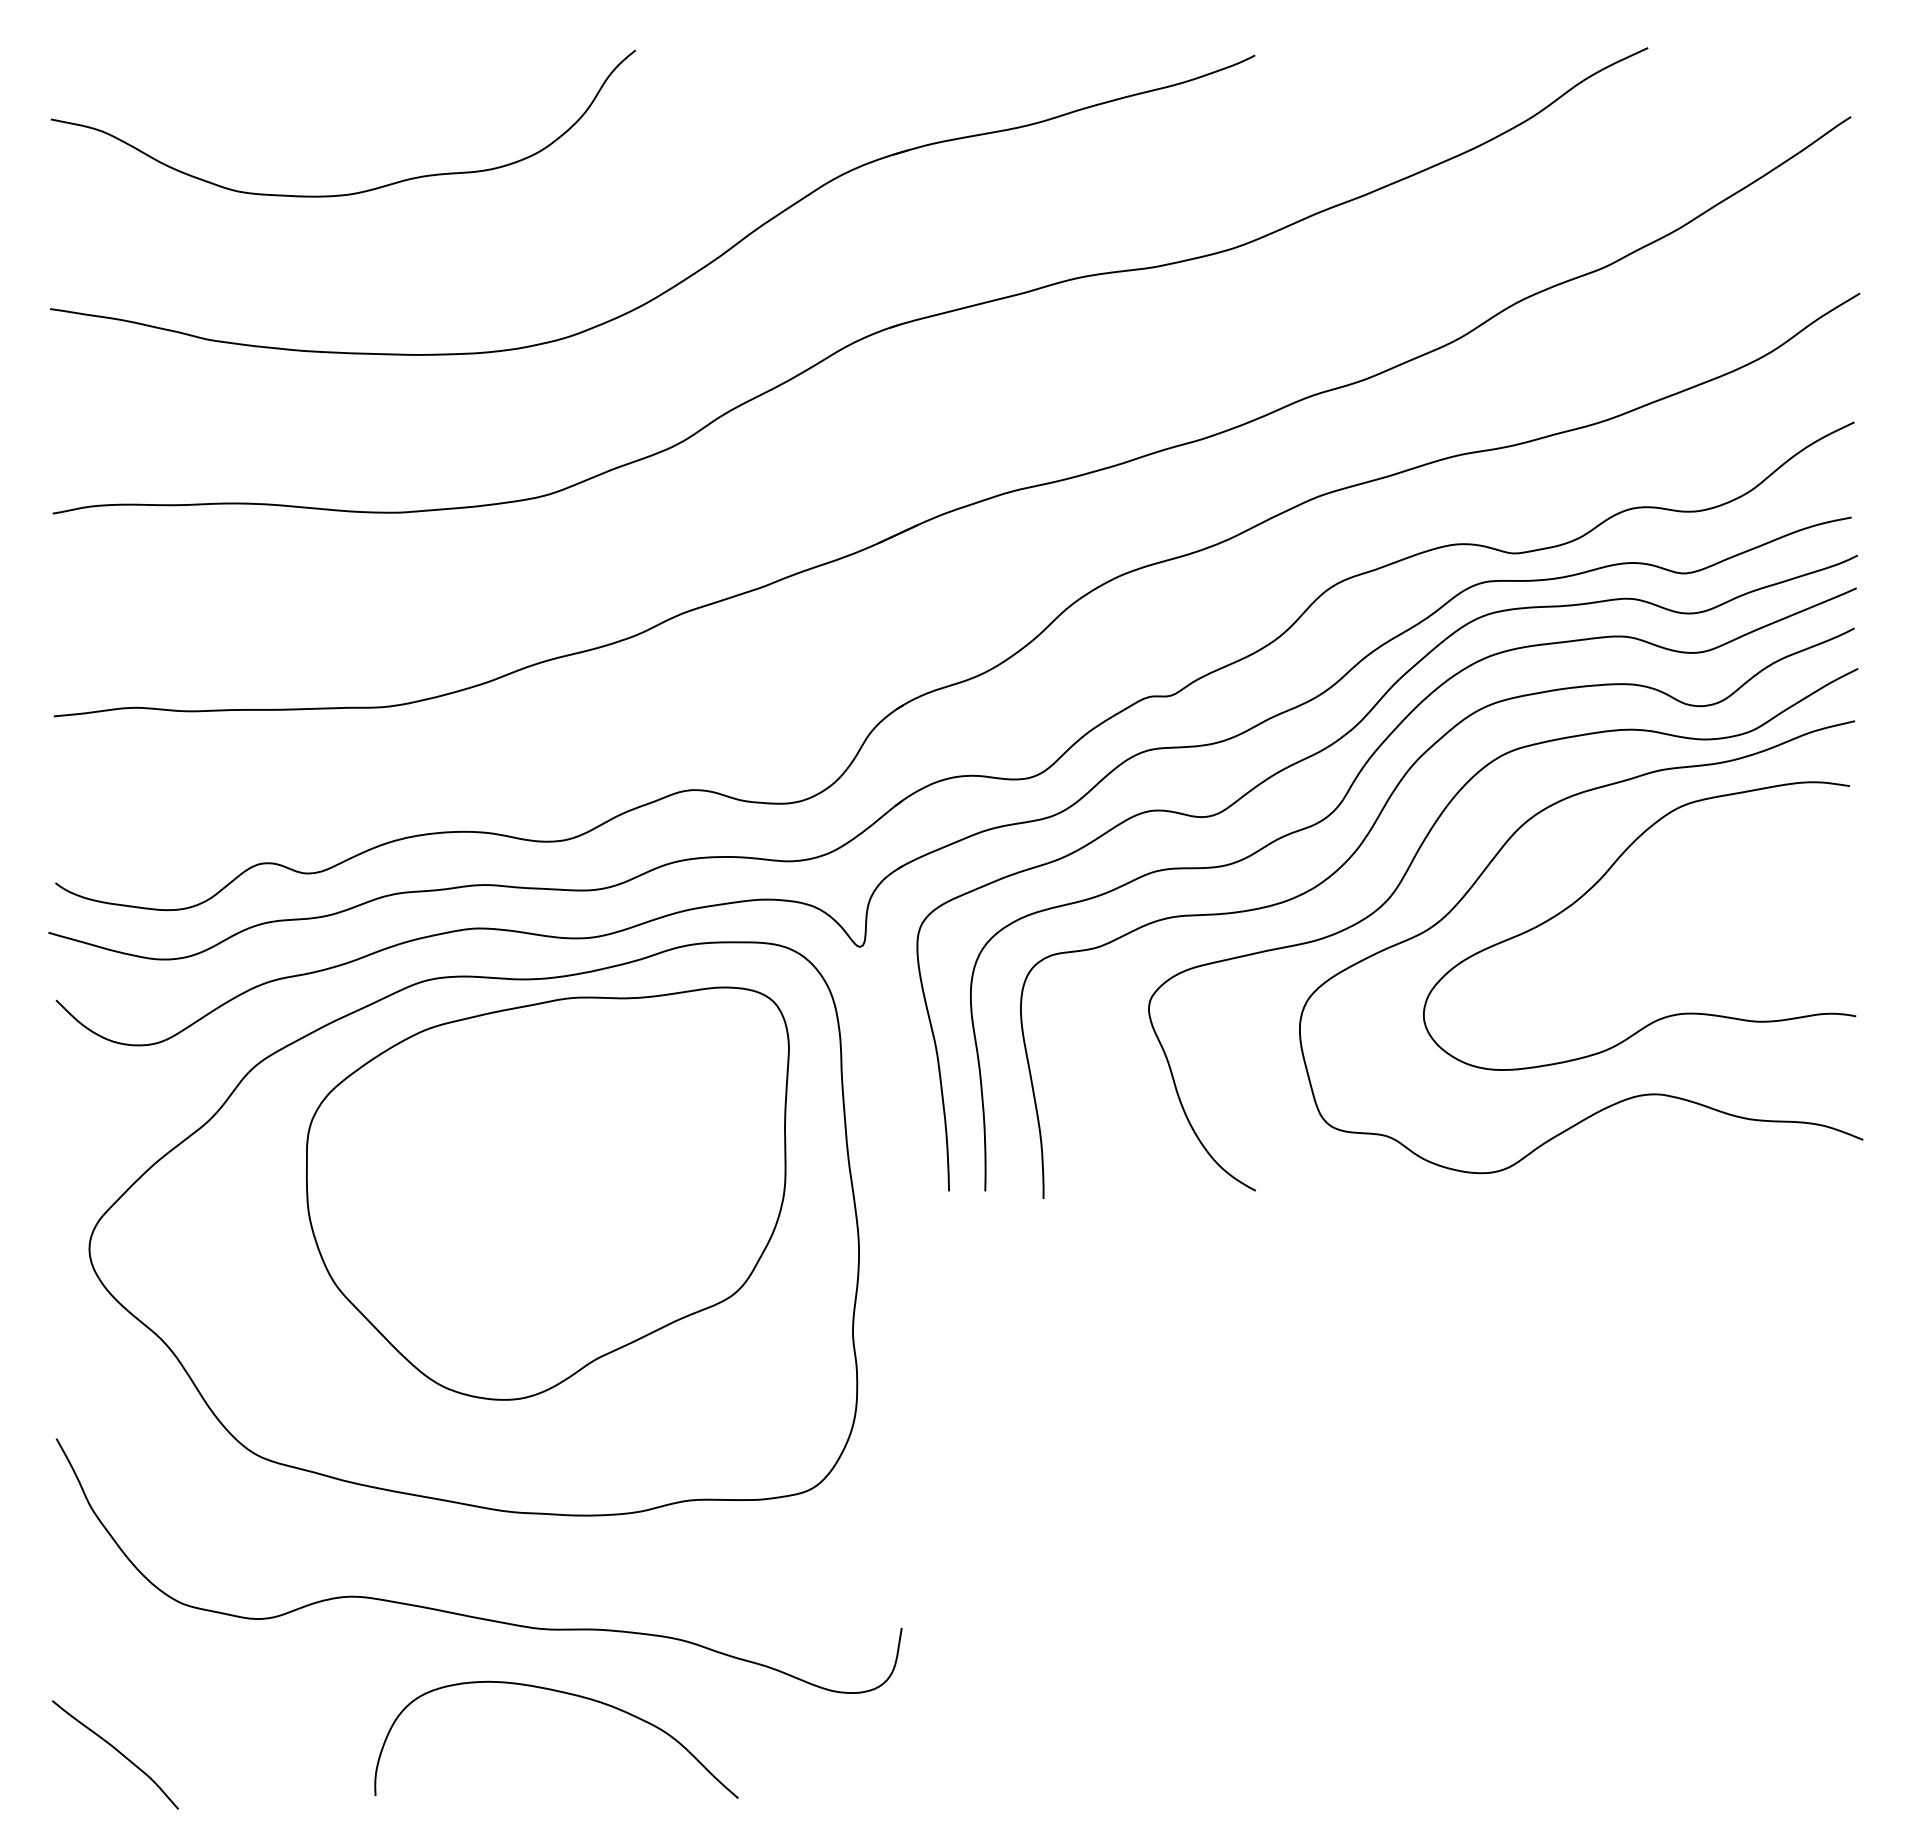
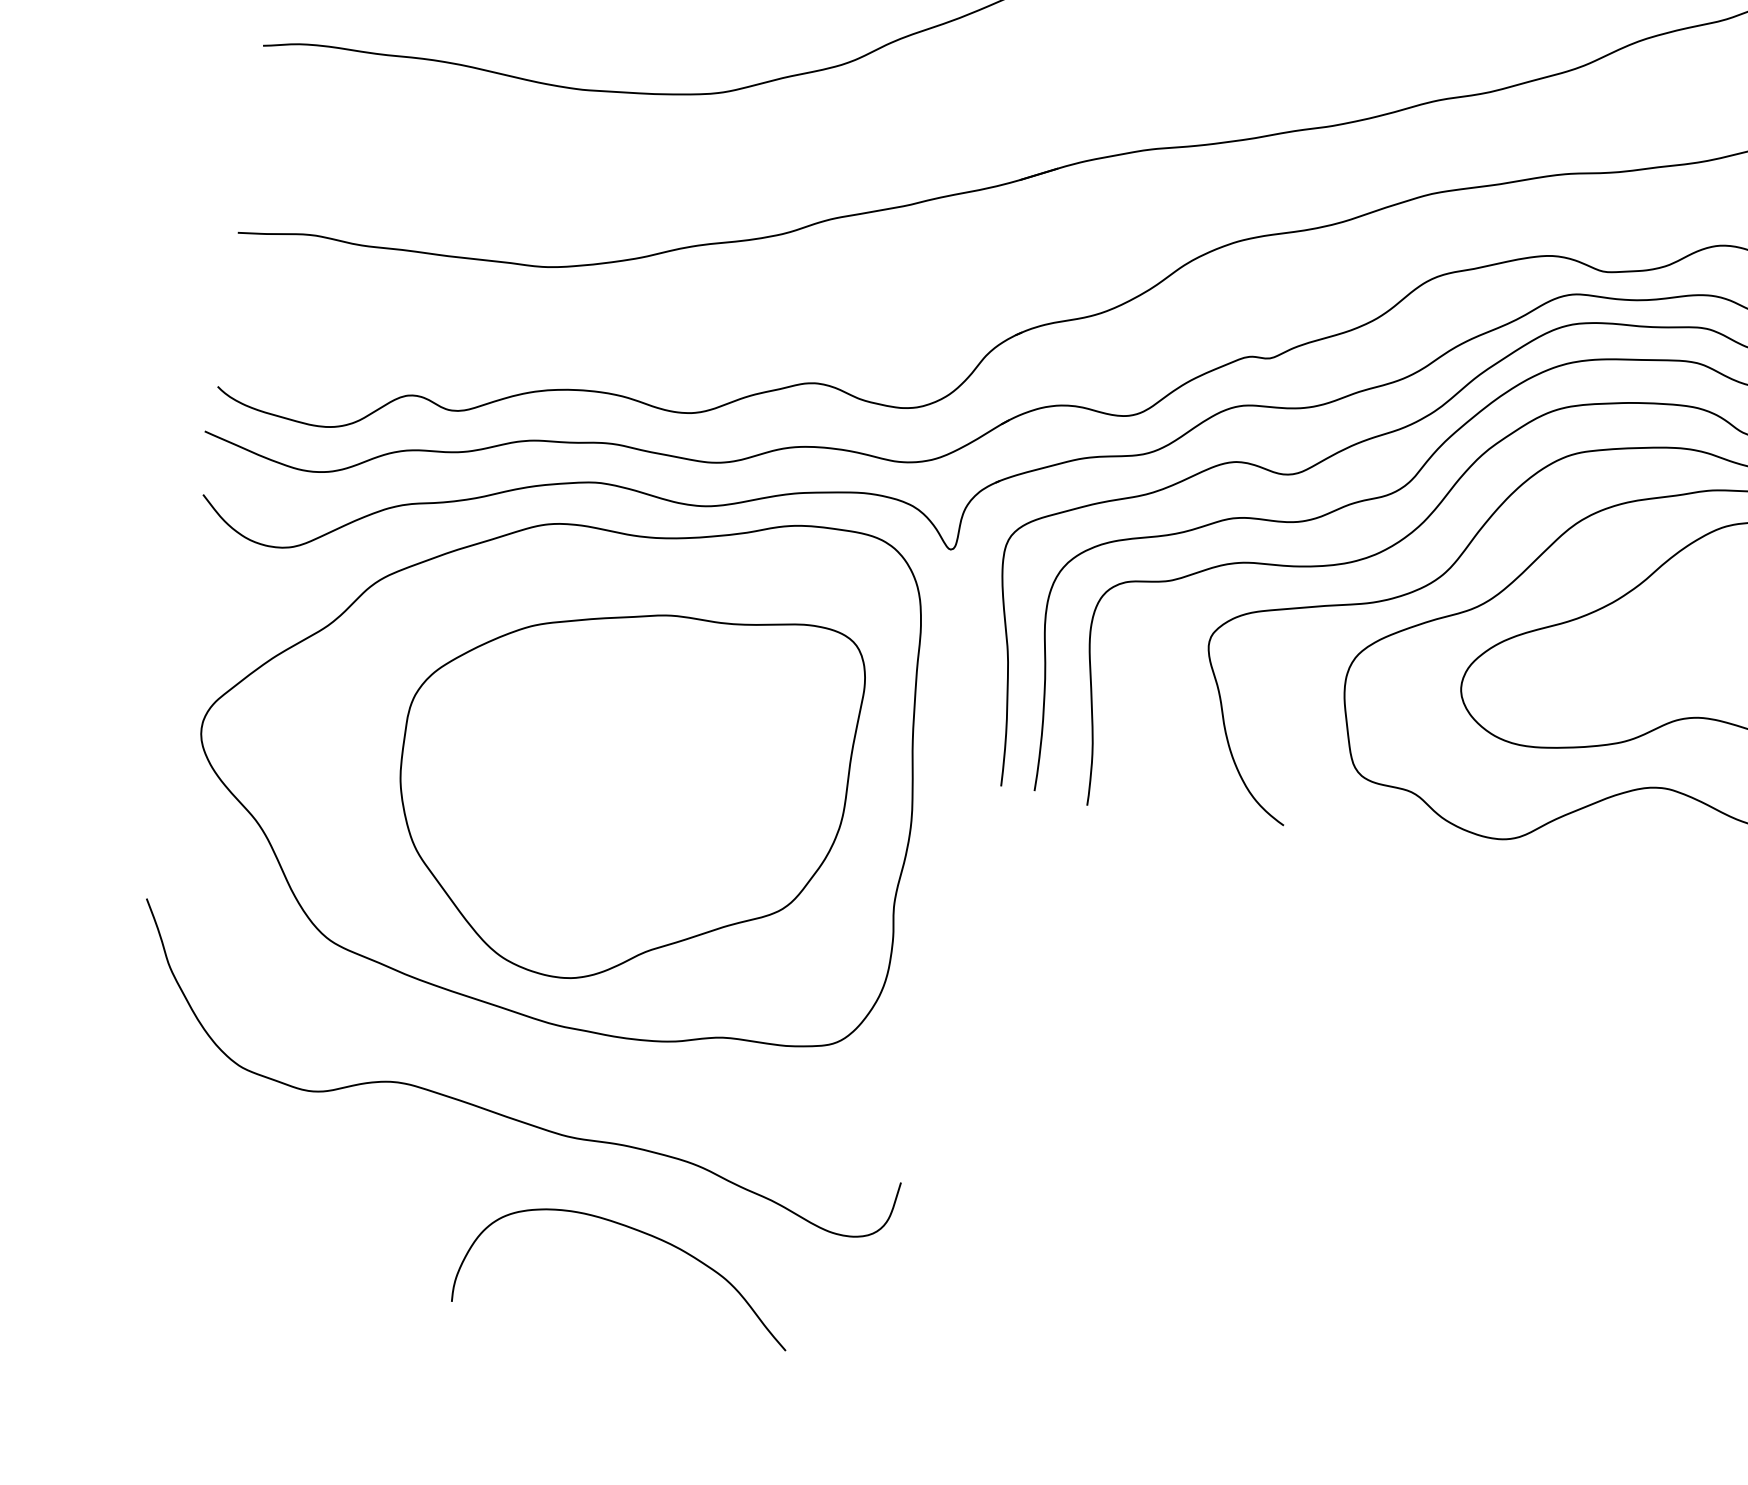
part: (547, 1193) -> (622, 792), moved
curve: (567, 1694) -> (641, 1233), moved
curve: (117, 1751) -> (162, 1194), removed

